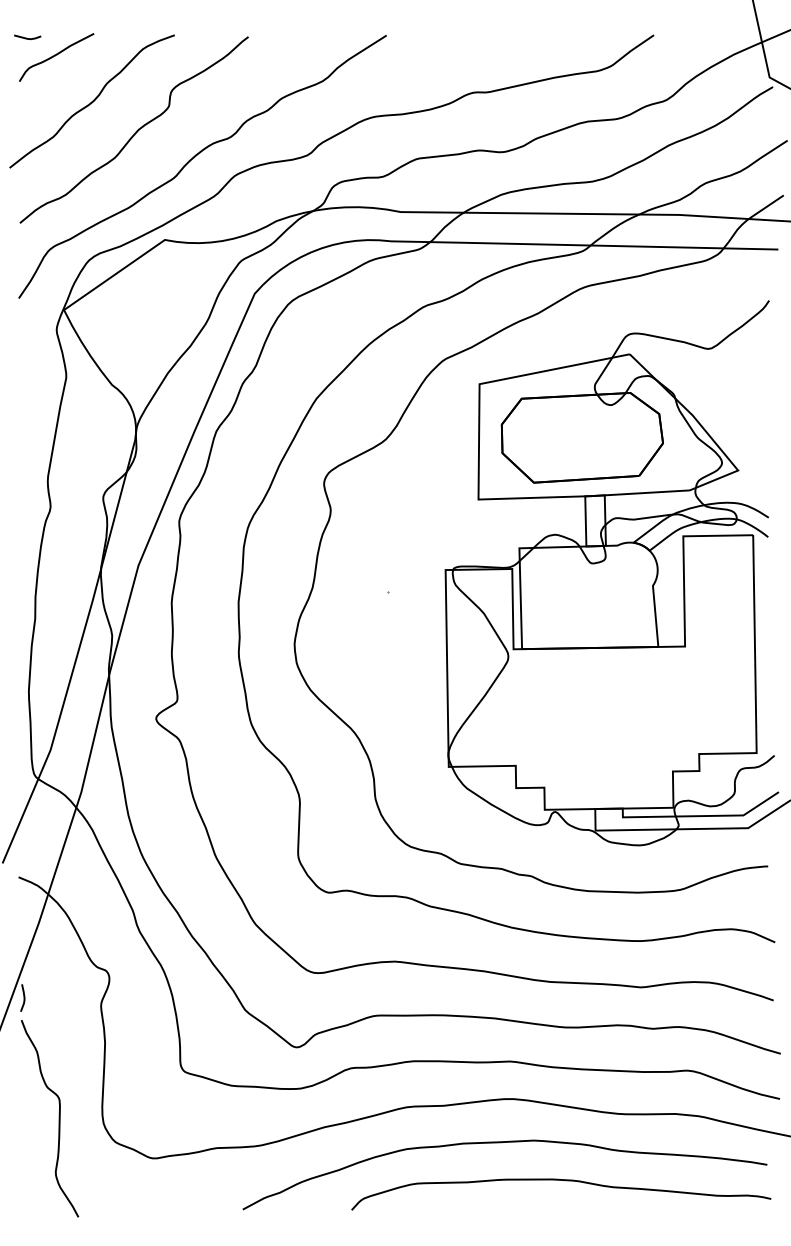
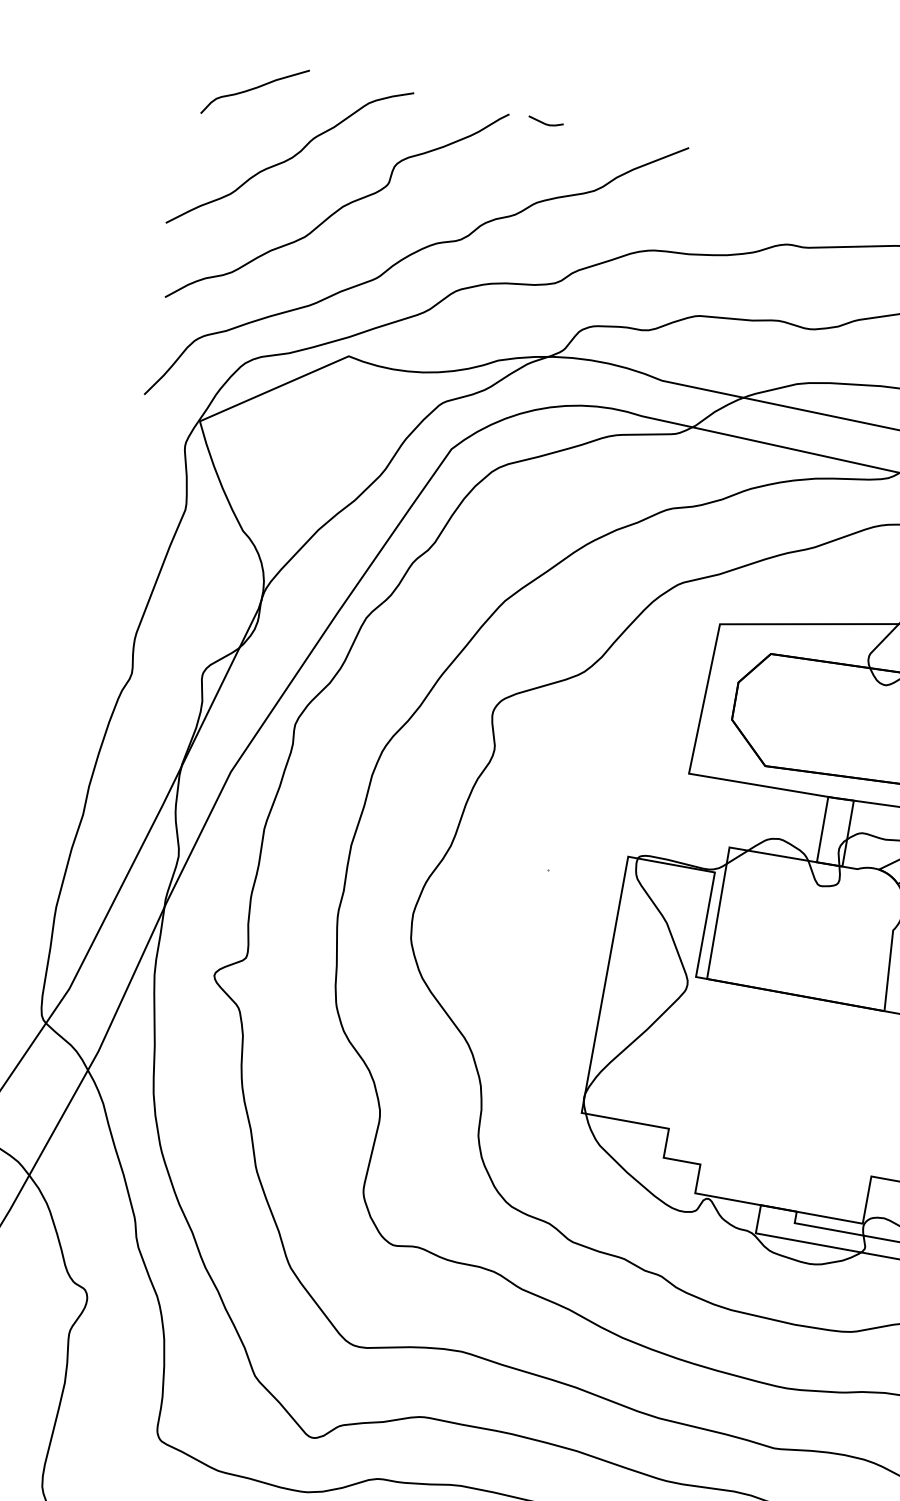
line: (27, 37) -> (545, 122), moved

